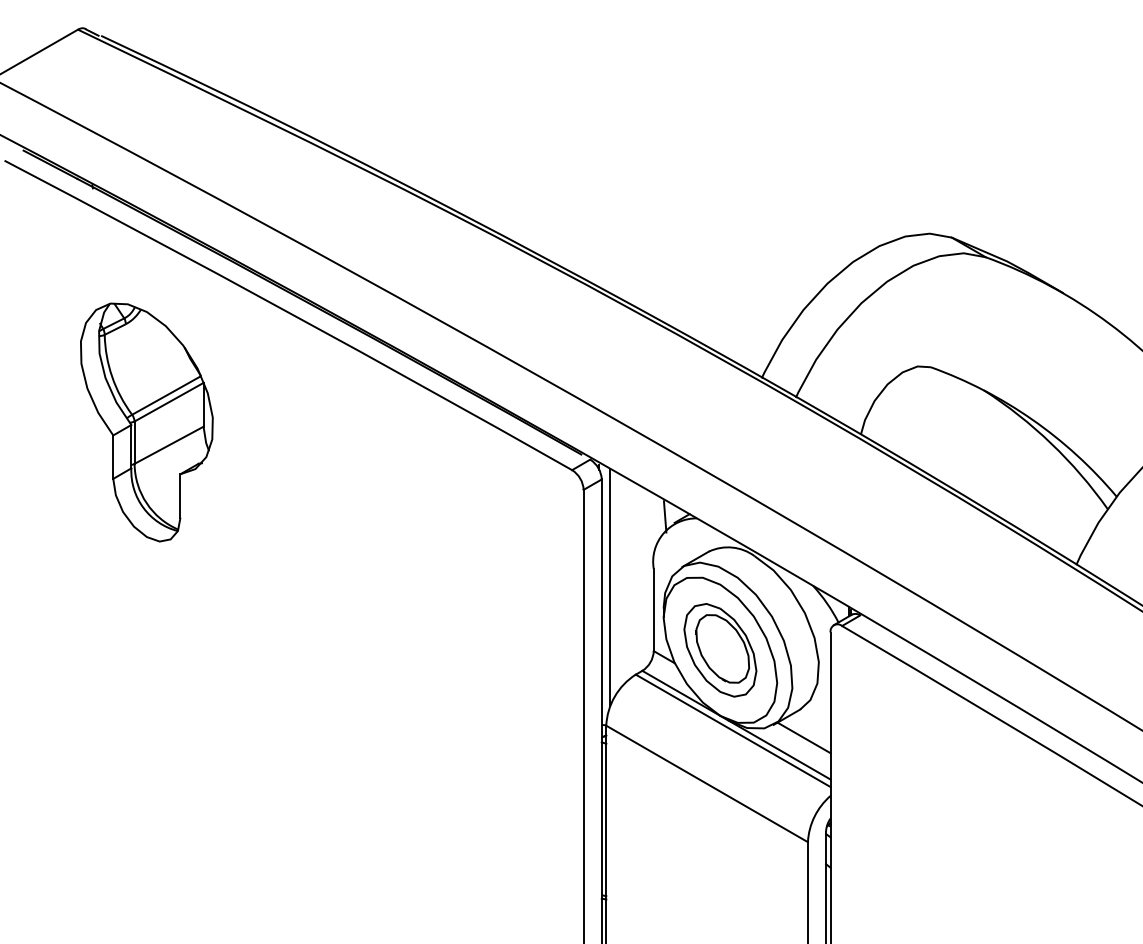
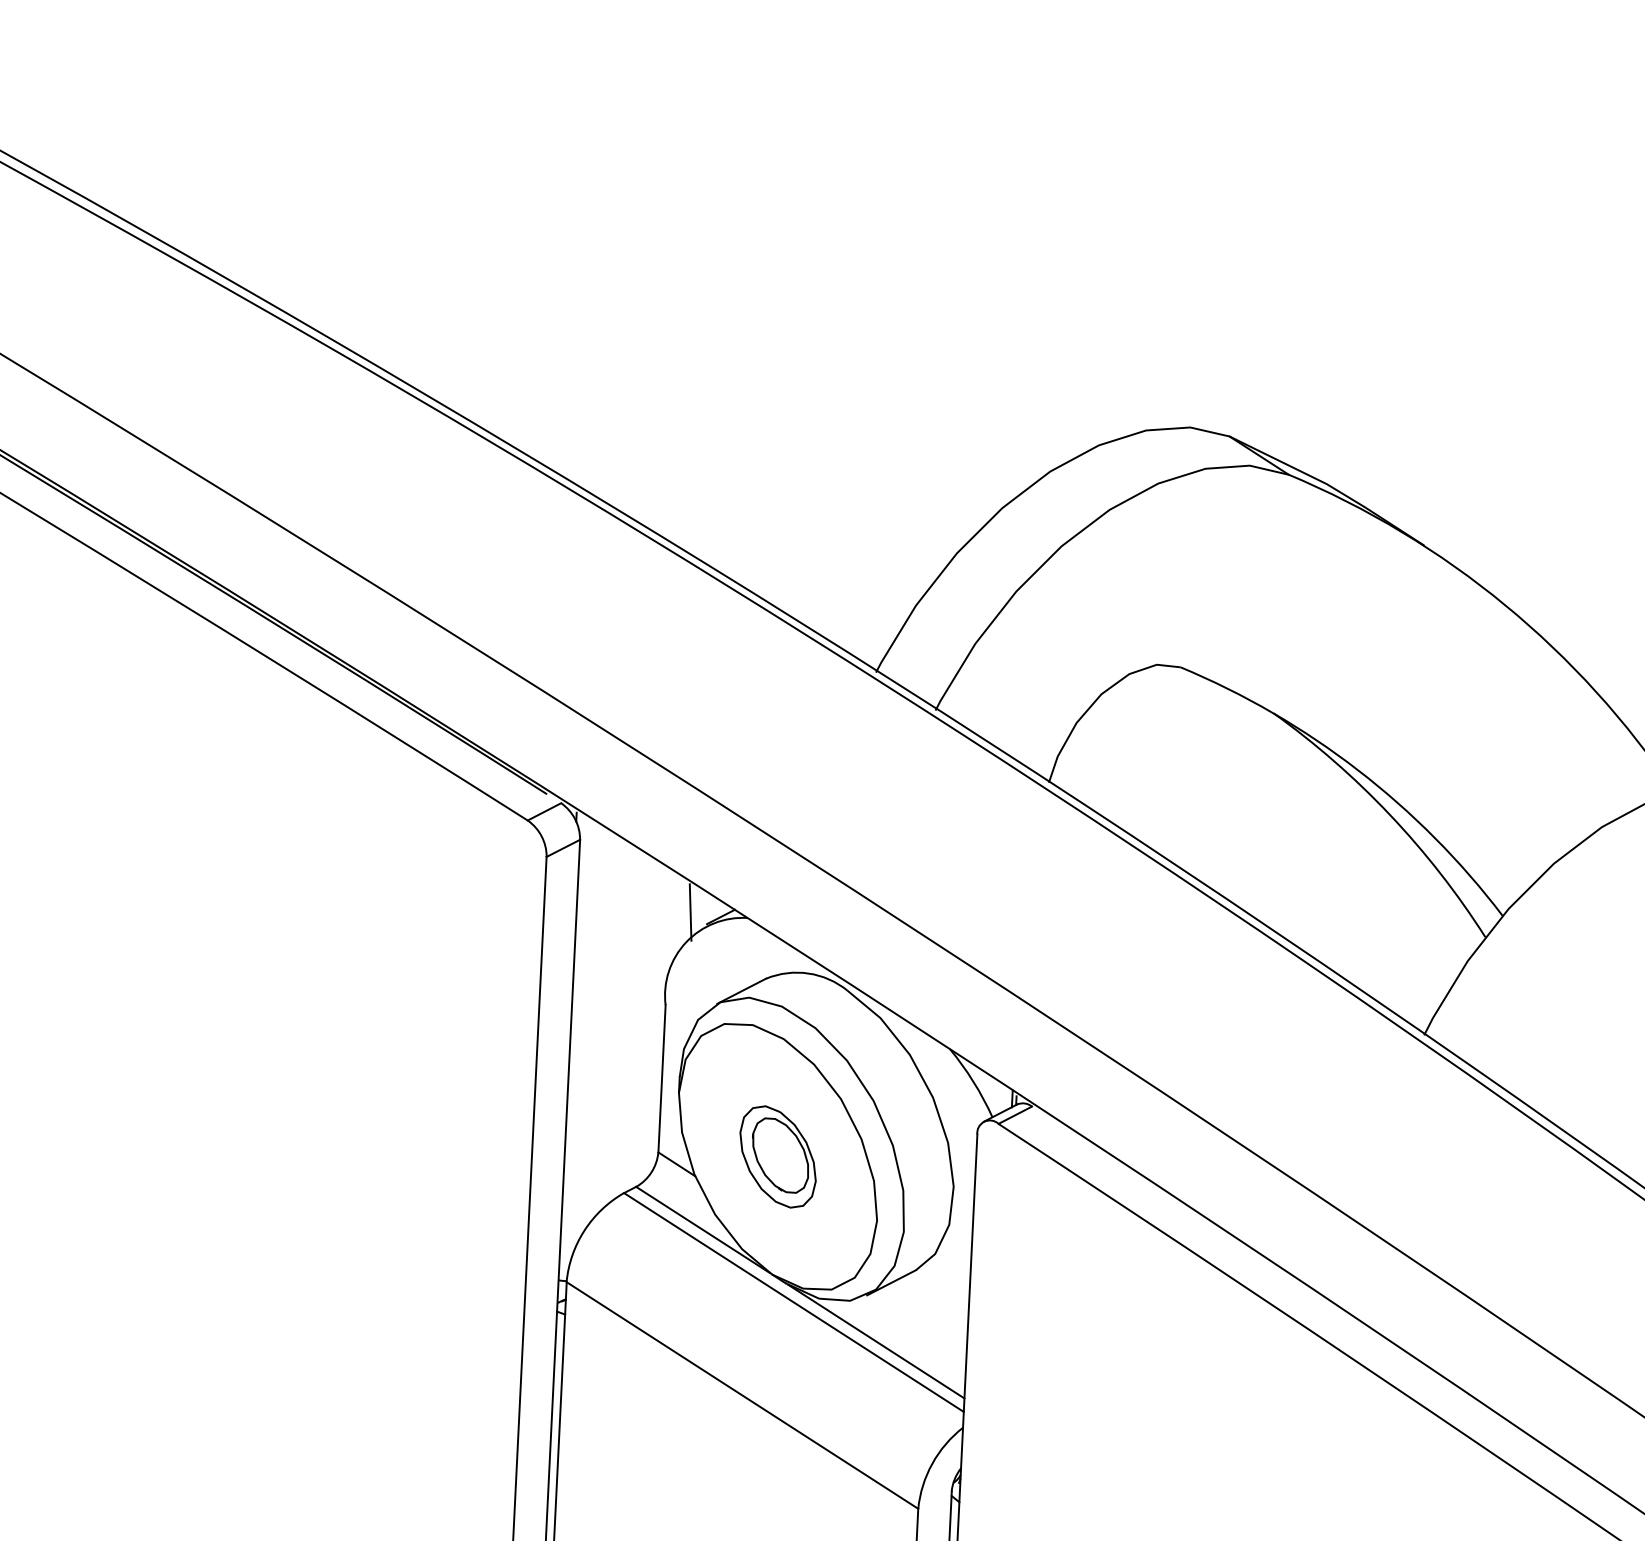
line: (610, 587) -> (586, 1034), removed
part: (720, 650) -> (778, 1157), size x0.6
line: (803, 737) -> (919, 1320), removed

